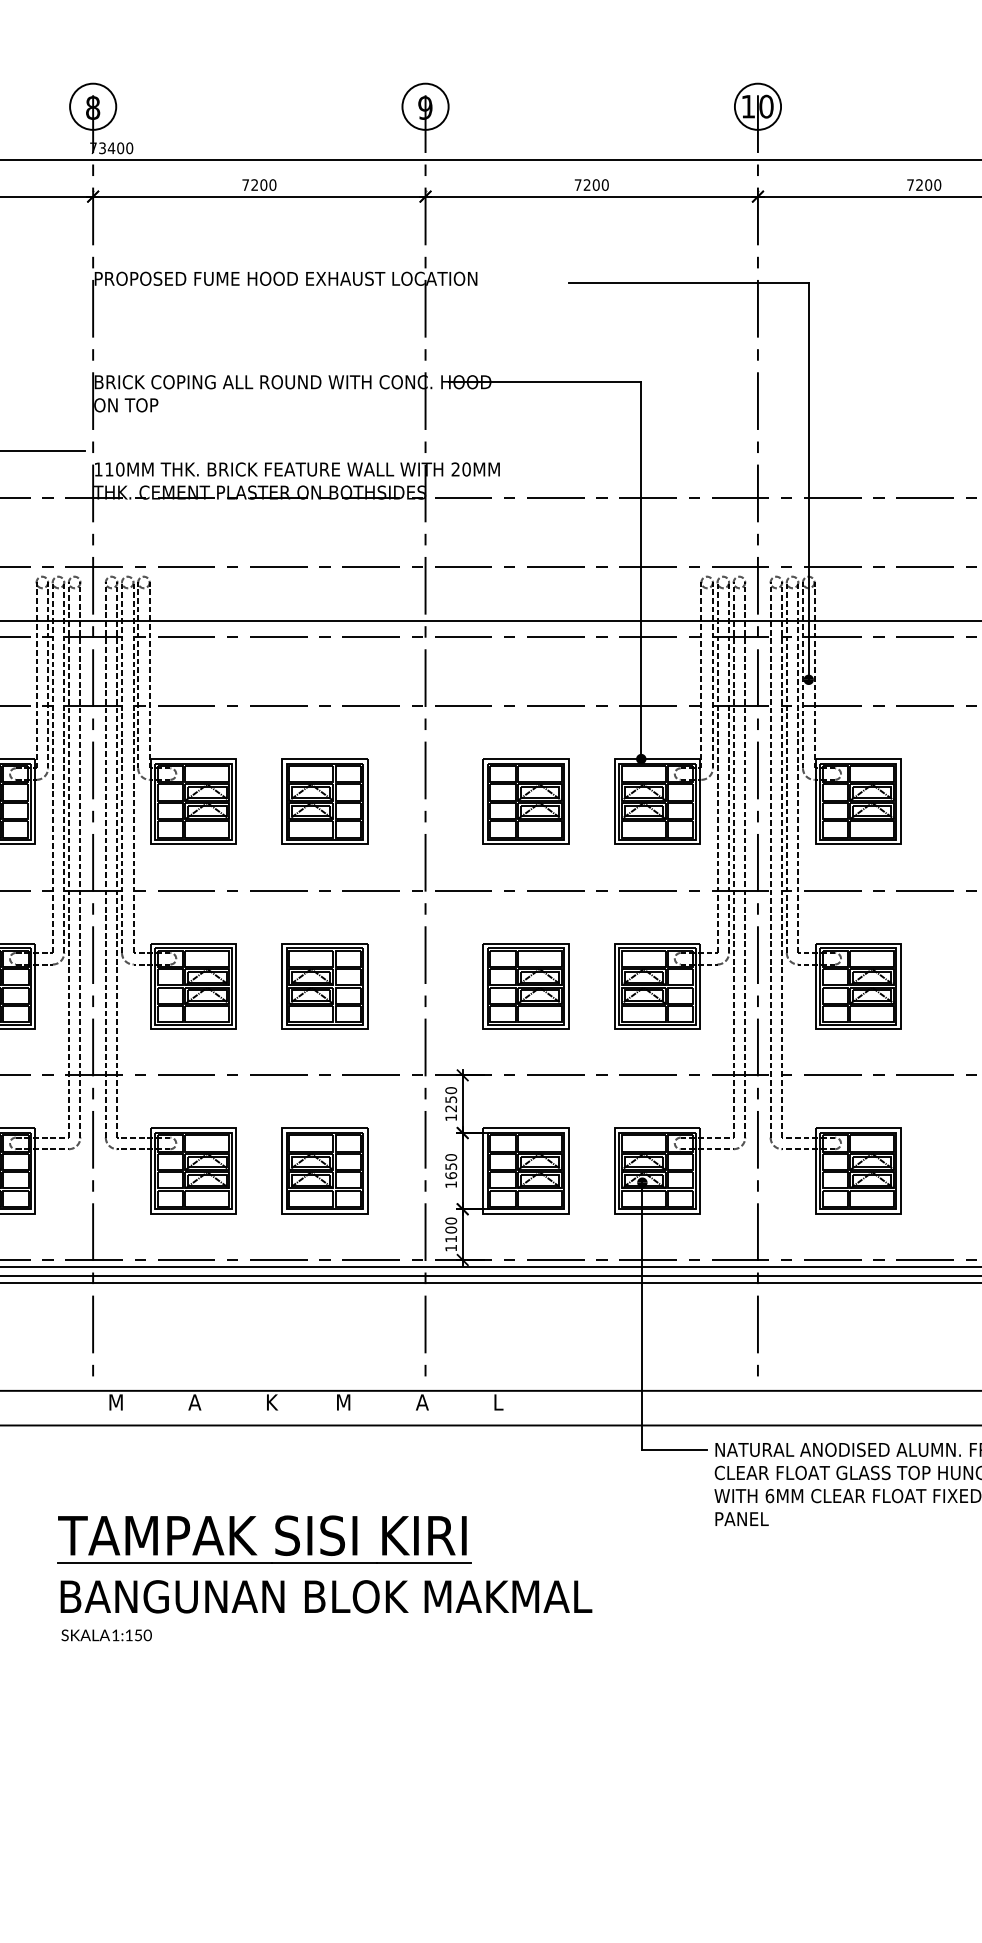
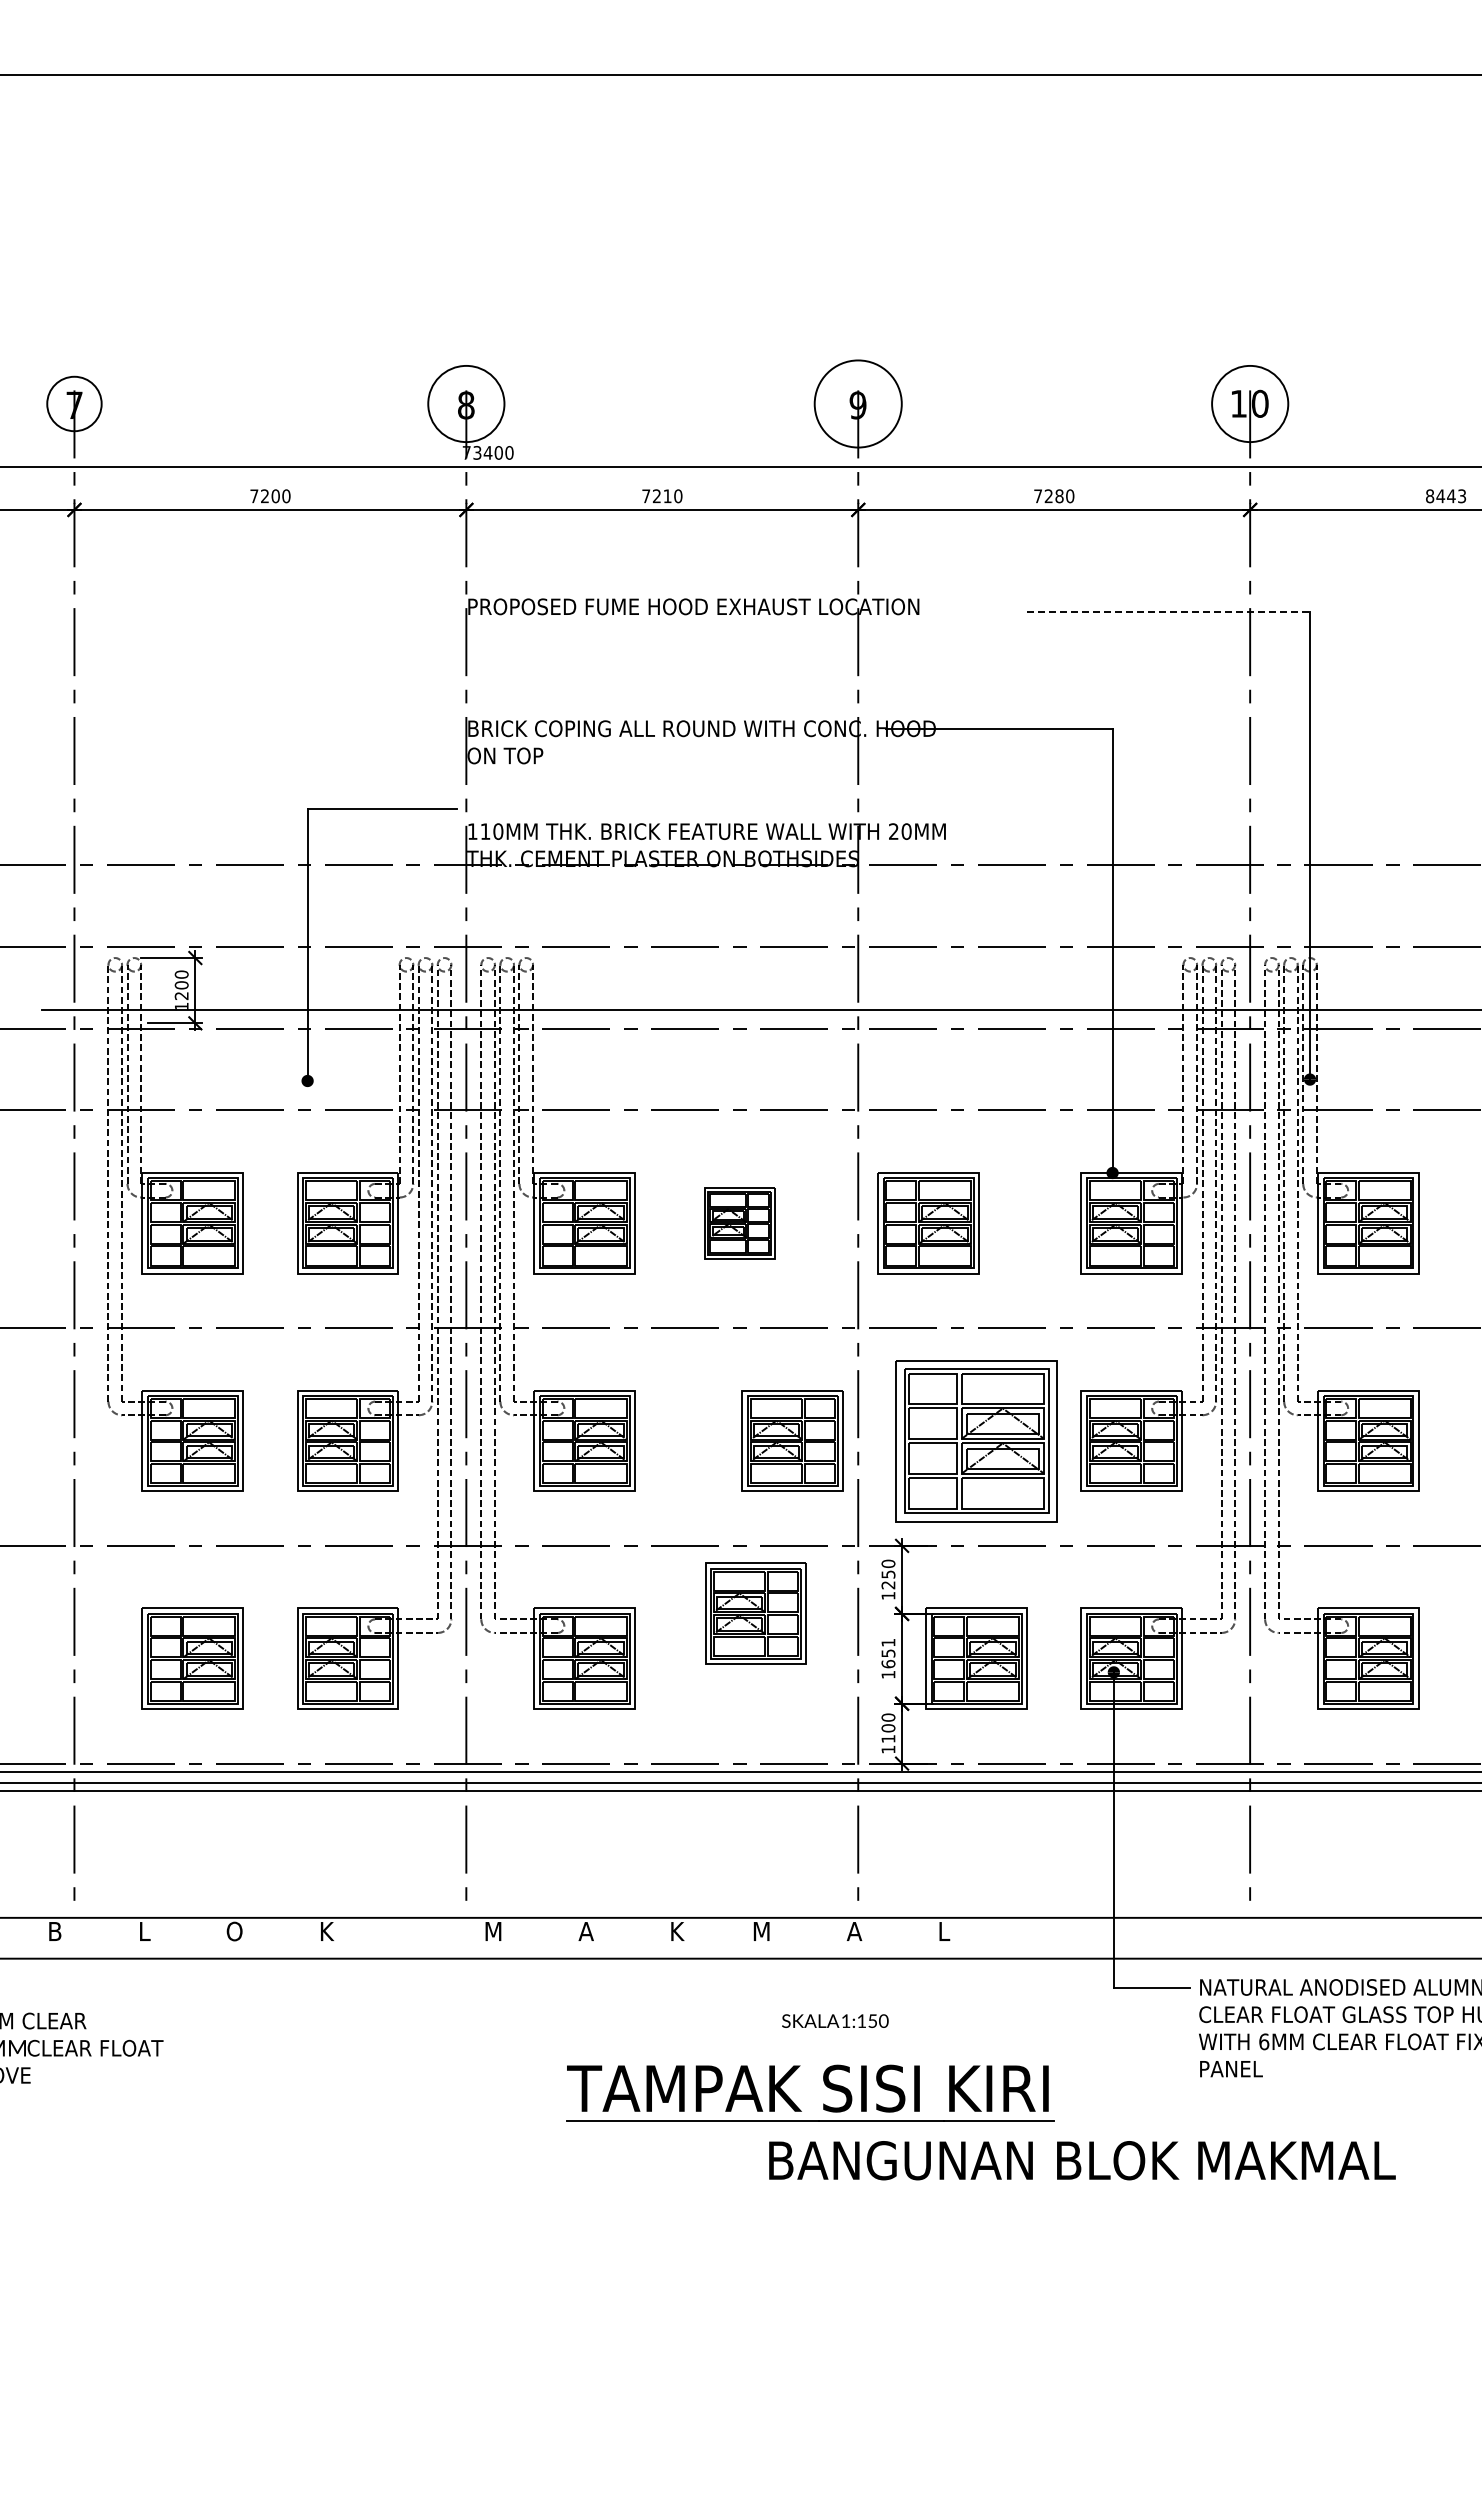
circle: (93, 106) -> (466, 403), size x1.4
circle: (425, 106) -> (858, 403), size x1.6
circle: (757, 106) -> (1249, 403), size x1.4
text: (596, 184) -> (1059, 495), 7200 -> 7280
text: (263, 185) -> (667, 496), 7200 -> 7210
text: (924, 185) -> (1446, 496), 7200 -> 8443
line: (689, 282) -> (1169, 611), solid -> dashed
part: (324, 801) -> (739, 1223), size x0.7
part: (525, 801) -> (928, 1223), moved
part: (324, 985) -> (792, 1440), moved
part: (525, 985) -> (976, 1440), size x1.6
text: (451, 1157) -> (888, 1642), 1650 -> 1651
part: (324, 1170) -> (755, 1613), moved
part: (276, 1532) -> (824, 2084), moved
text: (326, 1596) -> (1082, 2160), moved
text: (106, 1634) -> (835, 2020), moved

